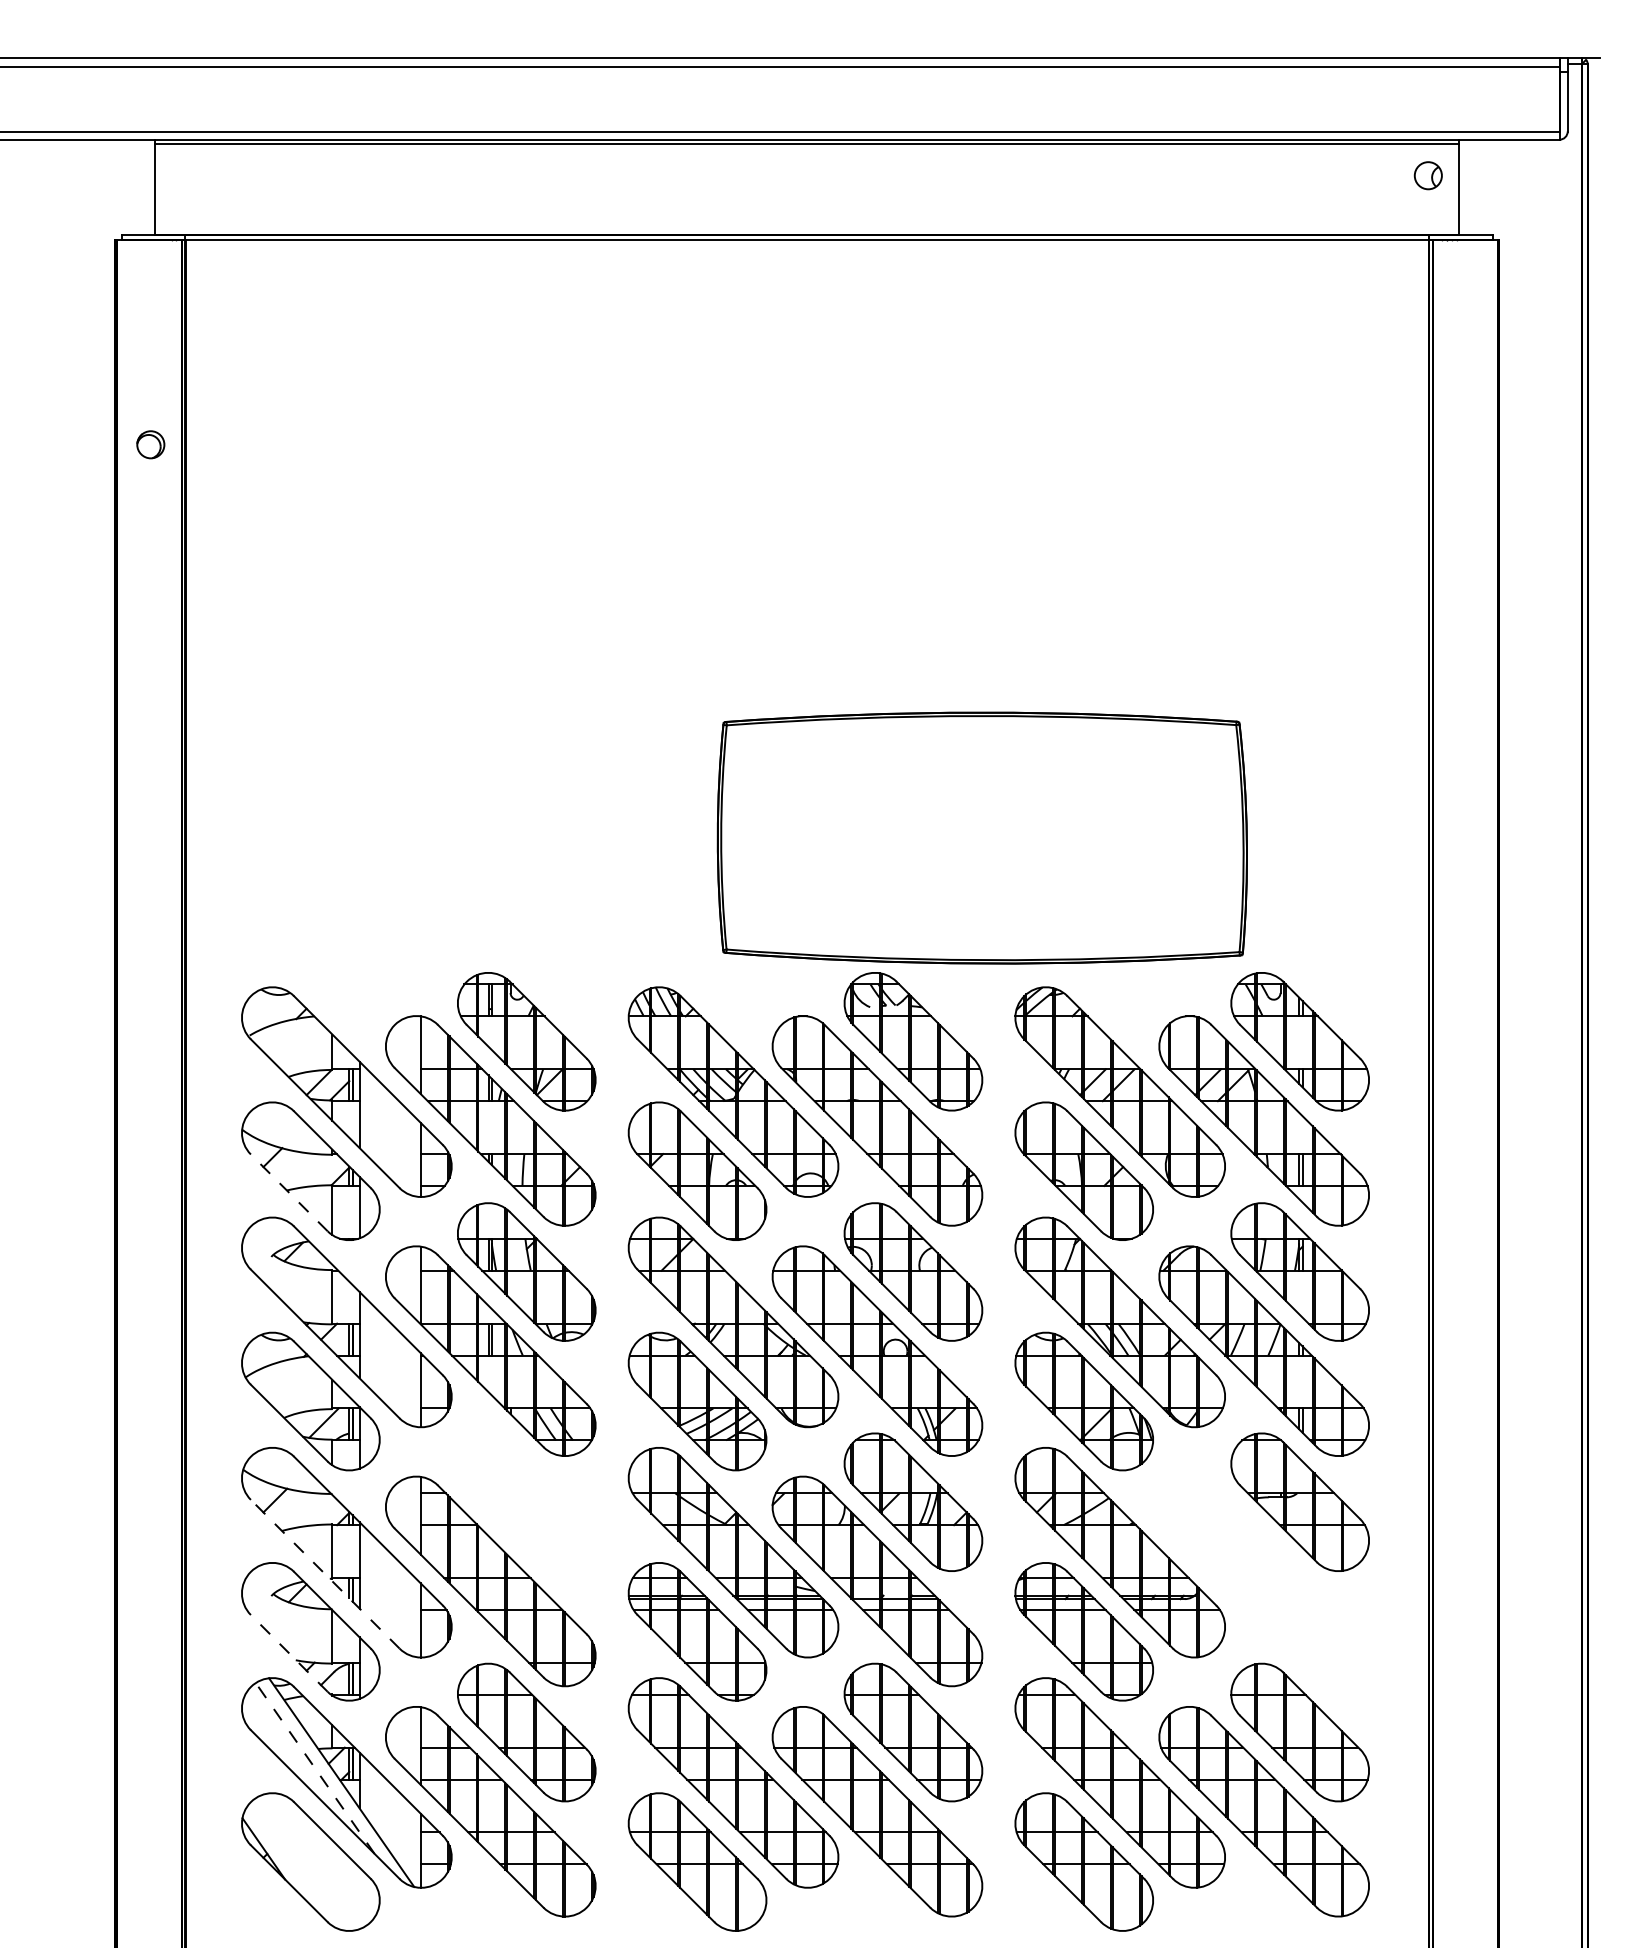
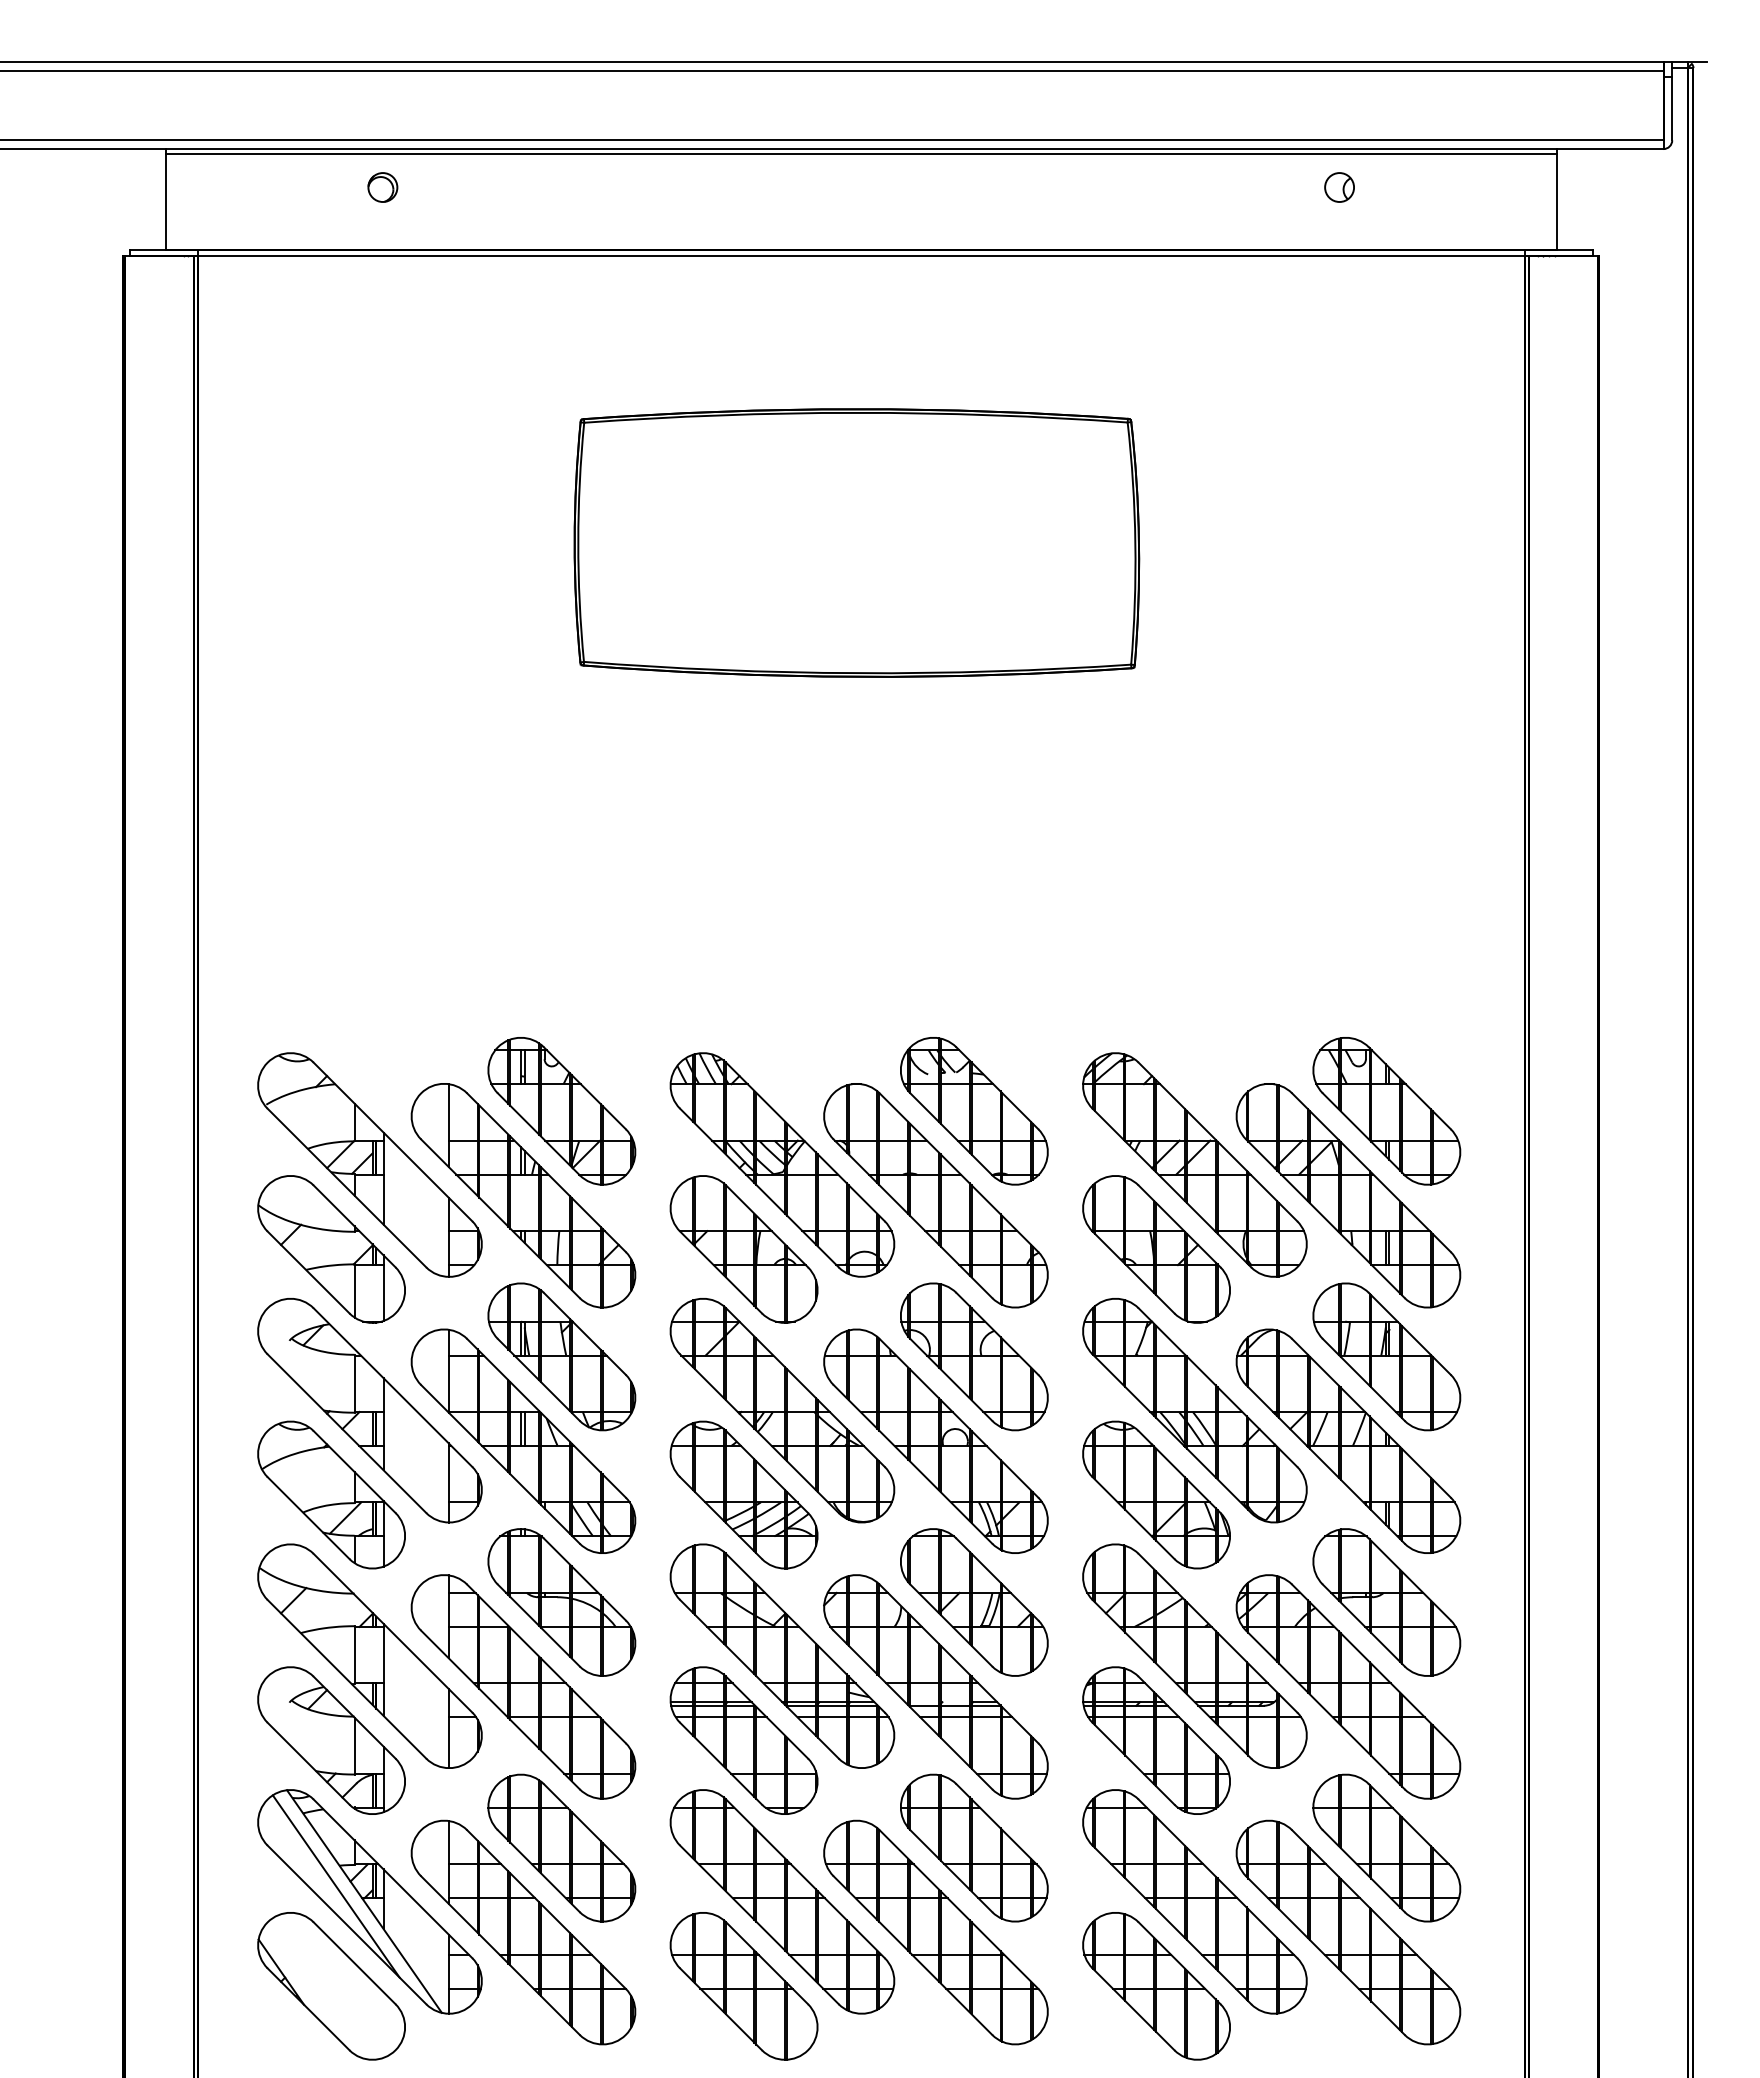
part: (1428, 175) -> (1339, 187), moved
part: (150, 444) -> (382, 187), moved
part: (982, 837) -> (856, 542), moved
line: (289, 1192) -> (308, 1272), dashed -> solid
part: (526, 1502) -> (561, 1602), added
line: (324, 1573) -> (346, 1678), dashed -> solid
part: (1264, 1581) -> (1348, 1686), added
line: (289, 1653) -> (308, 1763), dashed -> solid
line: (315, 1768) -> (336, 1886), dashed -> solid

